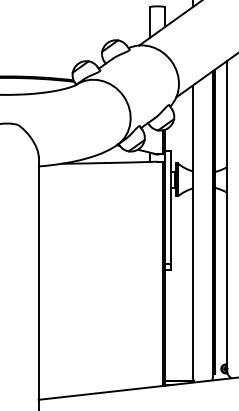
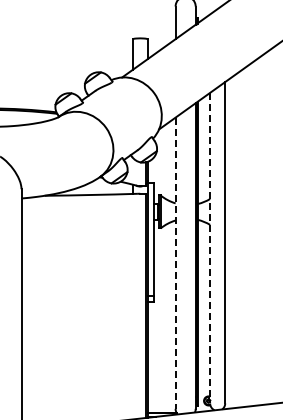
line: (227, 216) -> (210, 248), solid -> dashed
line: (192, 231) -> (175, 263), solid -> dashed

